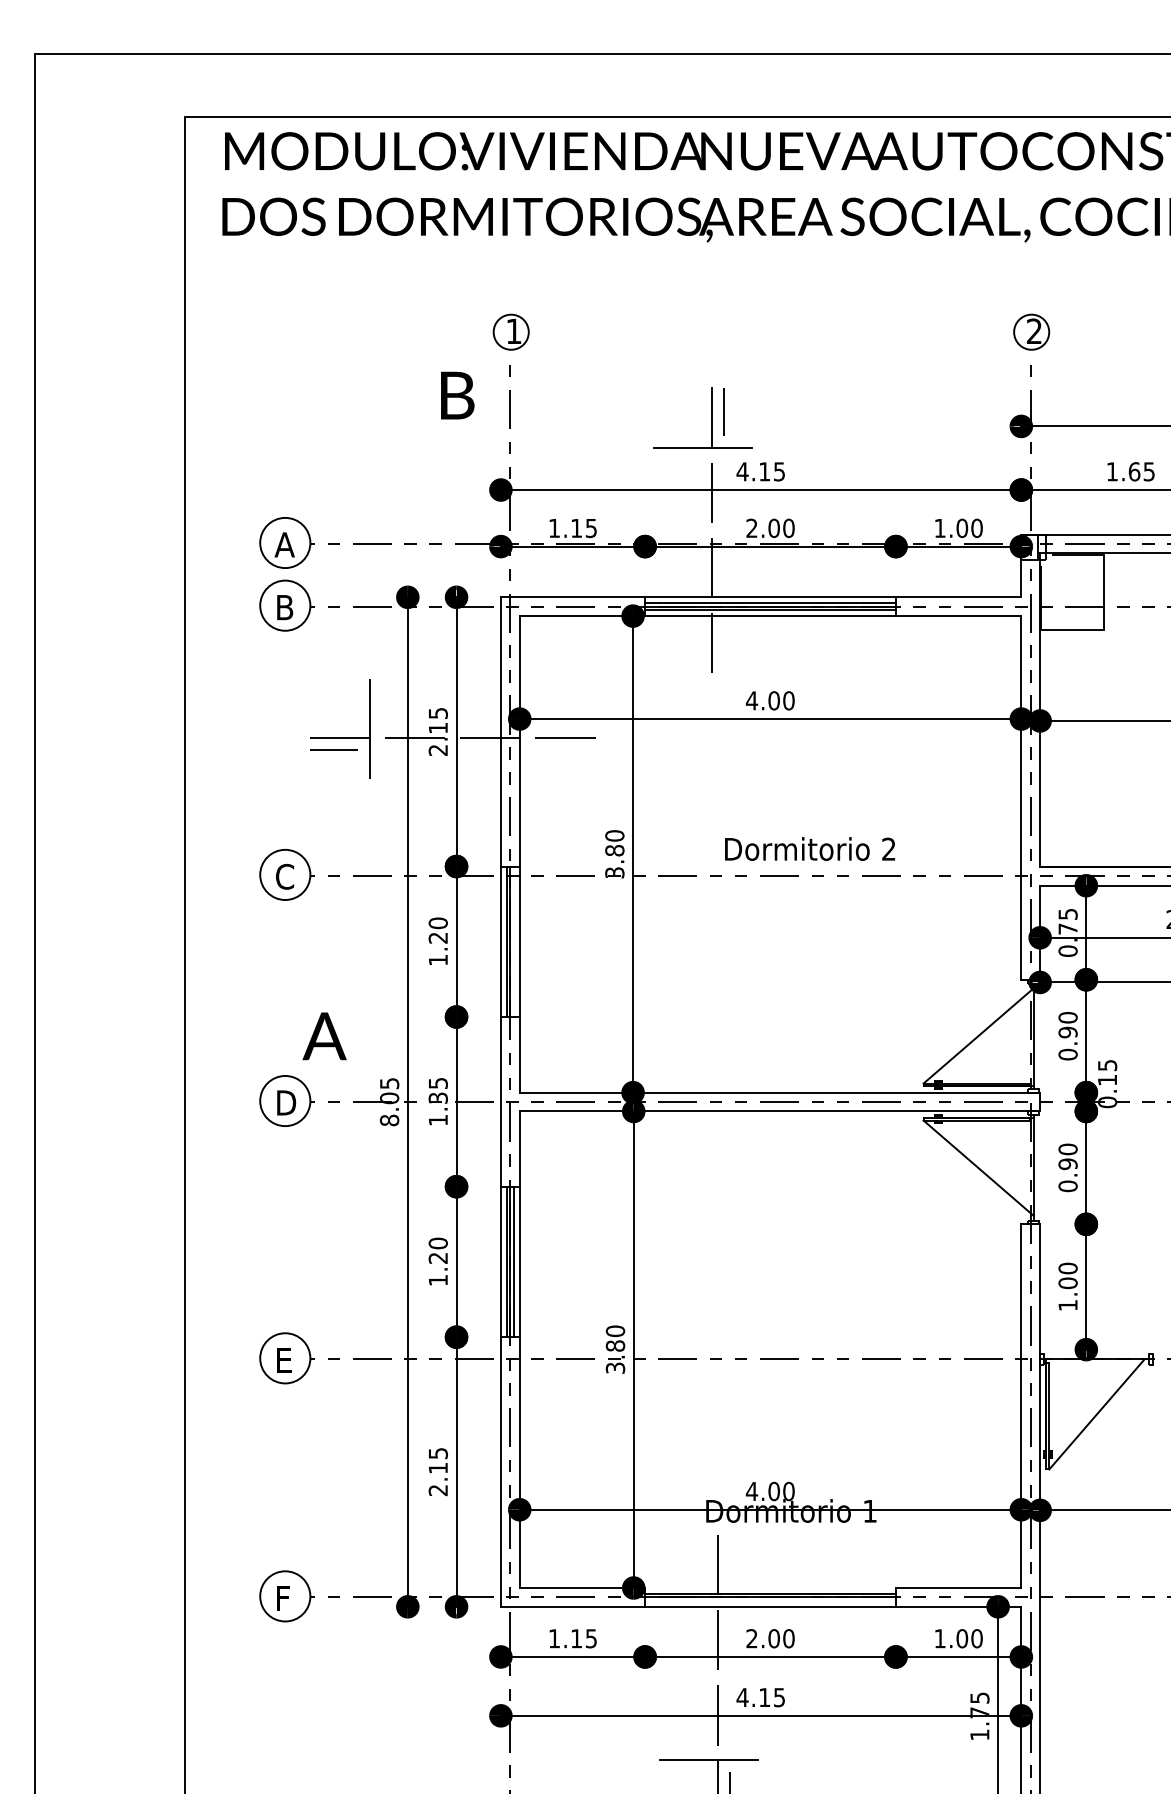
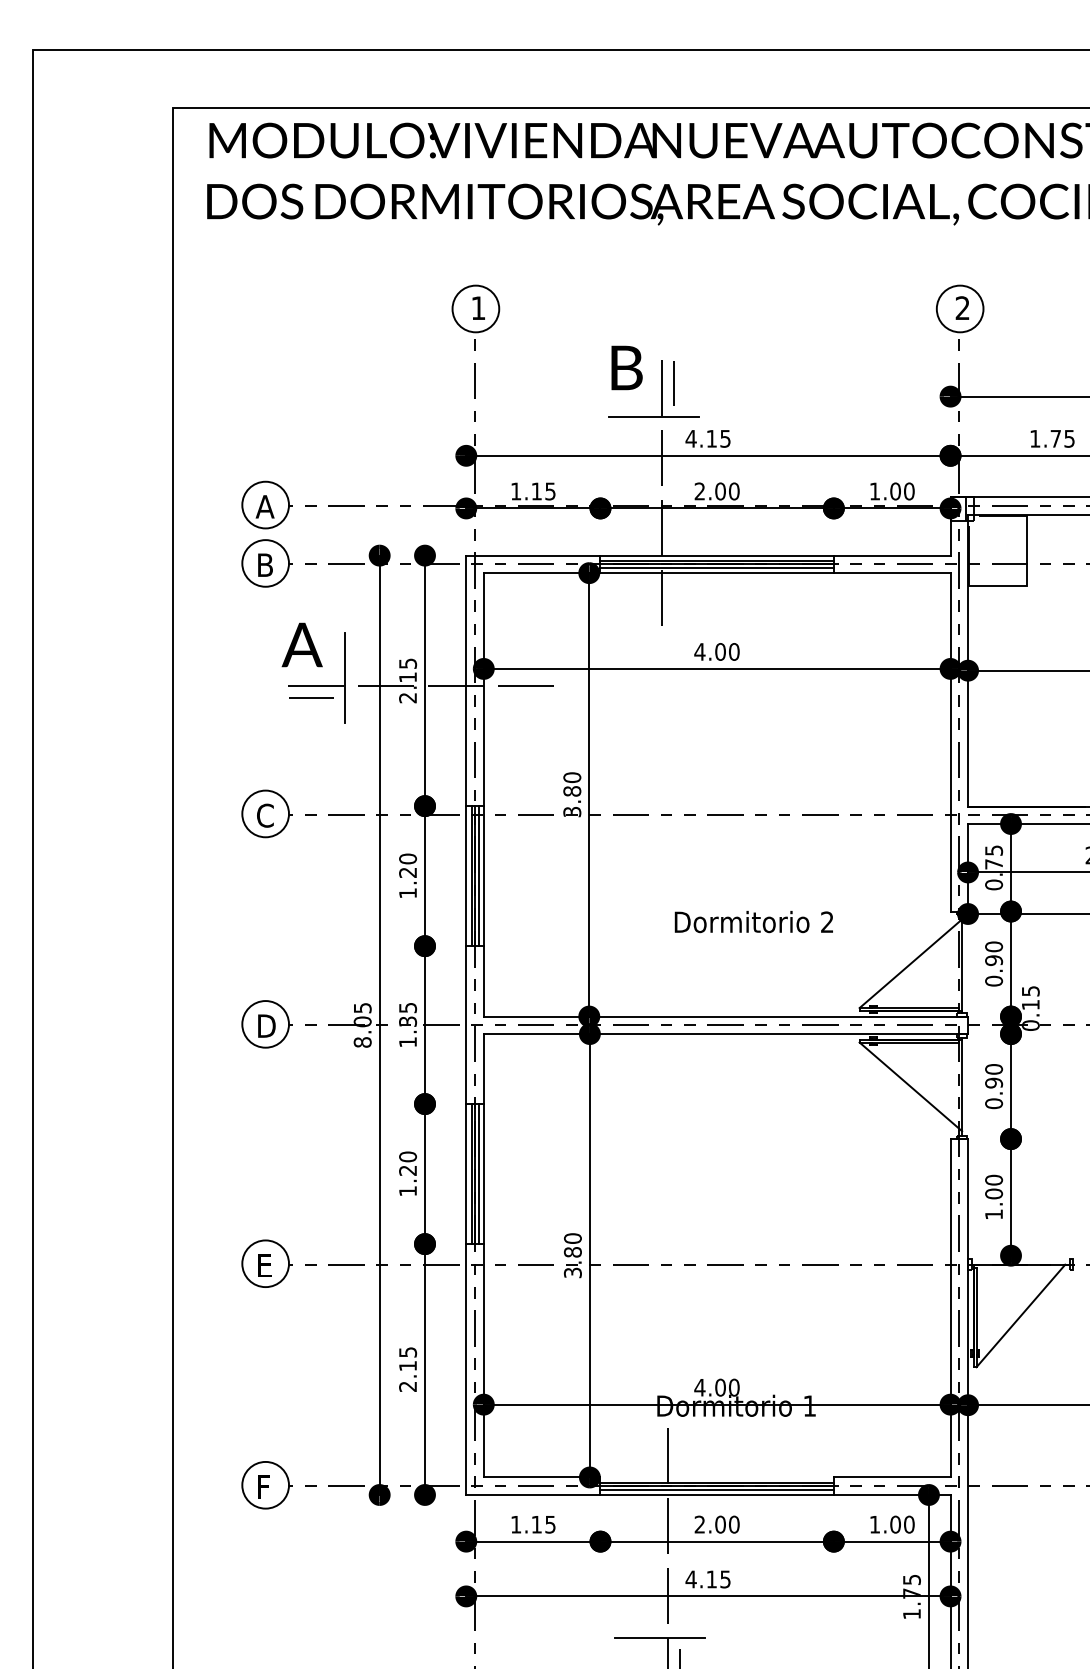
circle: (511, 332) -> (476, 309), size x1.43
circle: (1031, 332) -> (960, 309), size x1.43
text: (457, 395) -> (626, 367), moved
text: (1134, 471) -> (1055, 438), 1.65 -> 1.75
text: (809, 848) -> (753, 921), moved
line: (514, 941) -> (478, 875), added
text: (324, 1036) -> (302, 645), moved
line: (770, 1601) -> (717, 1490), added

